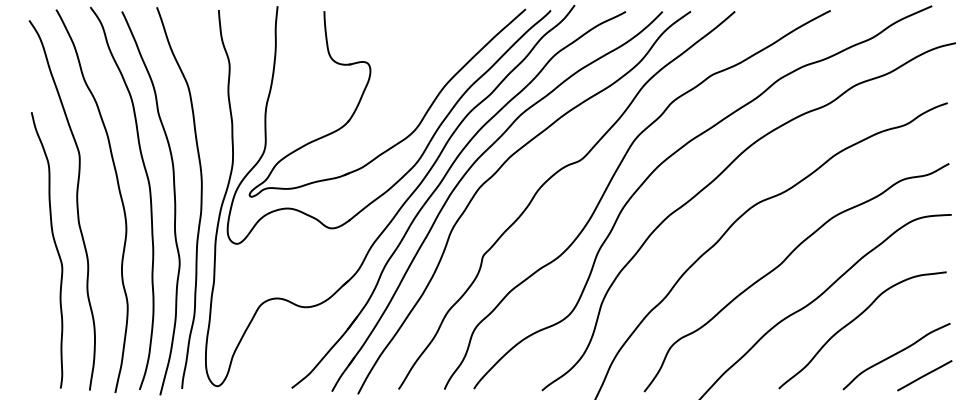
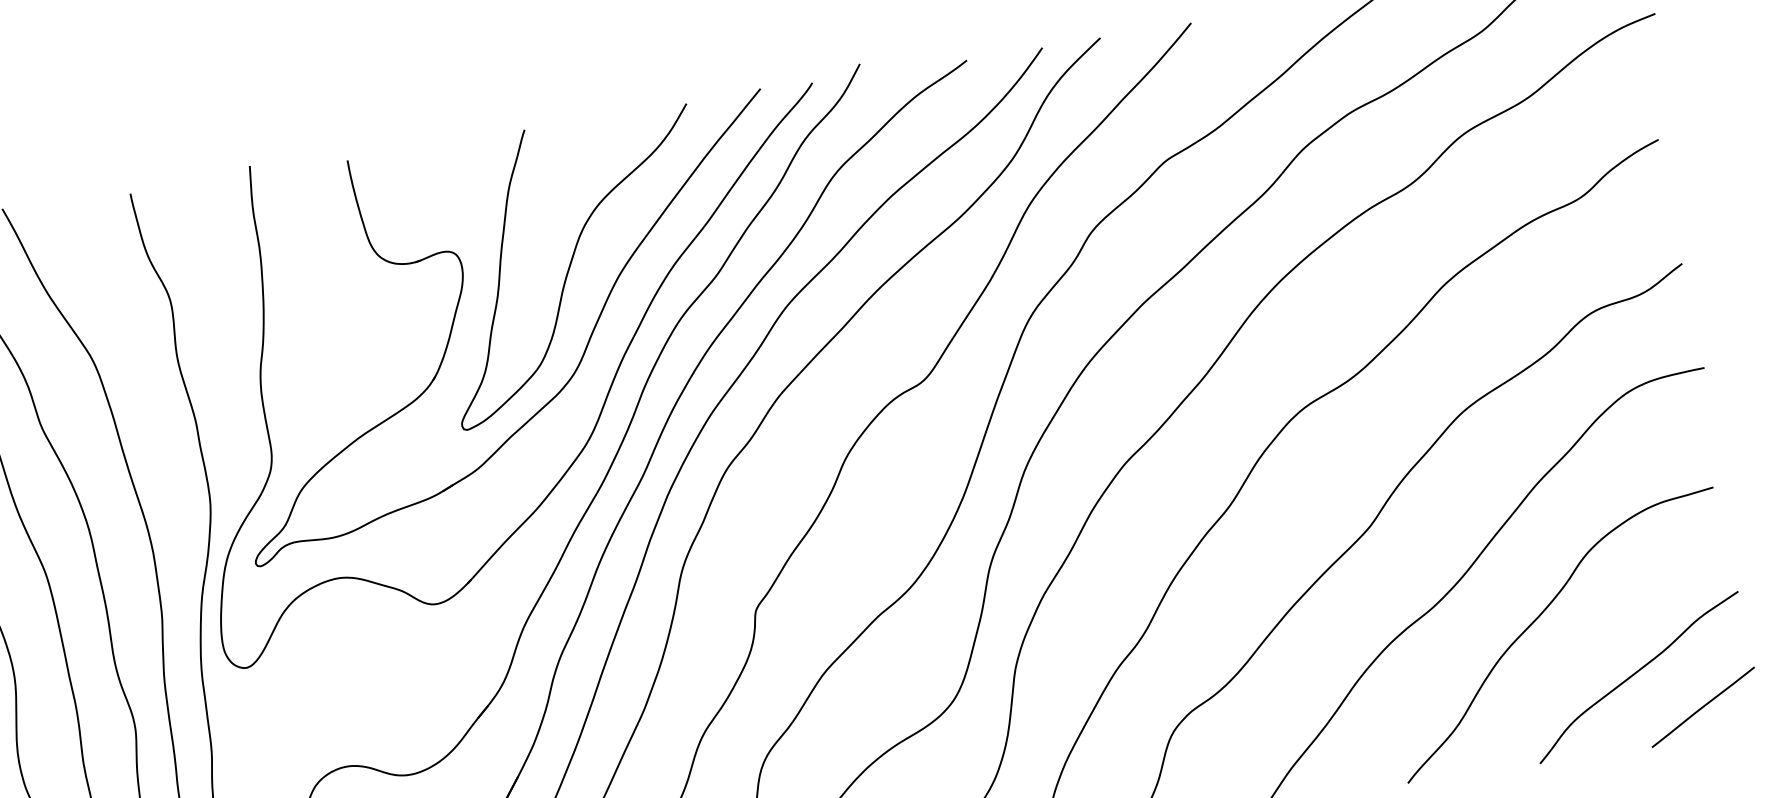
curve: (422, 79) -> (571, 267), added

